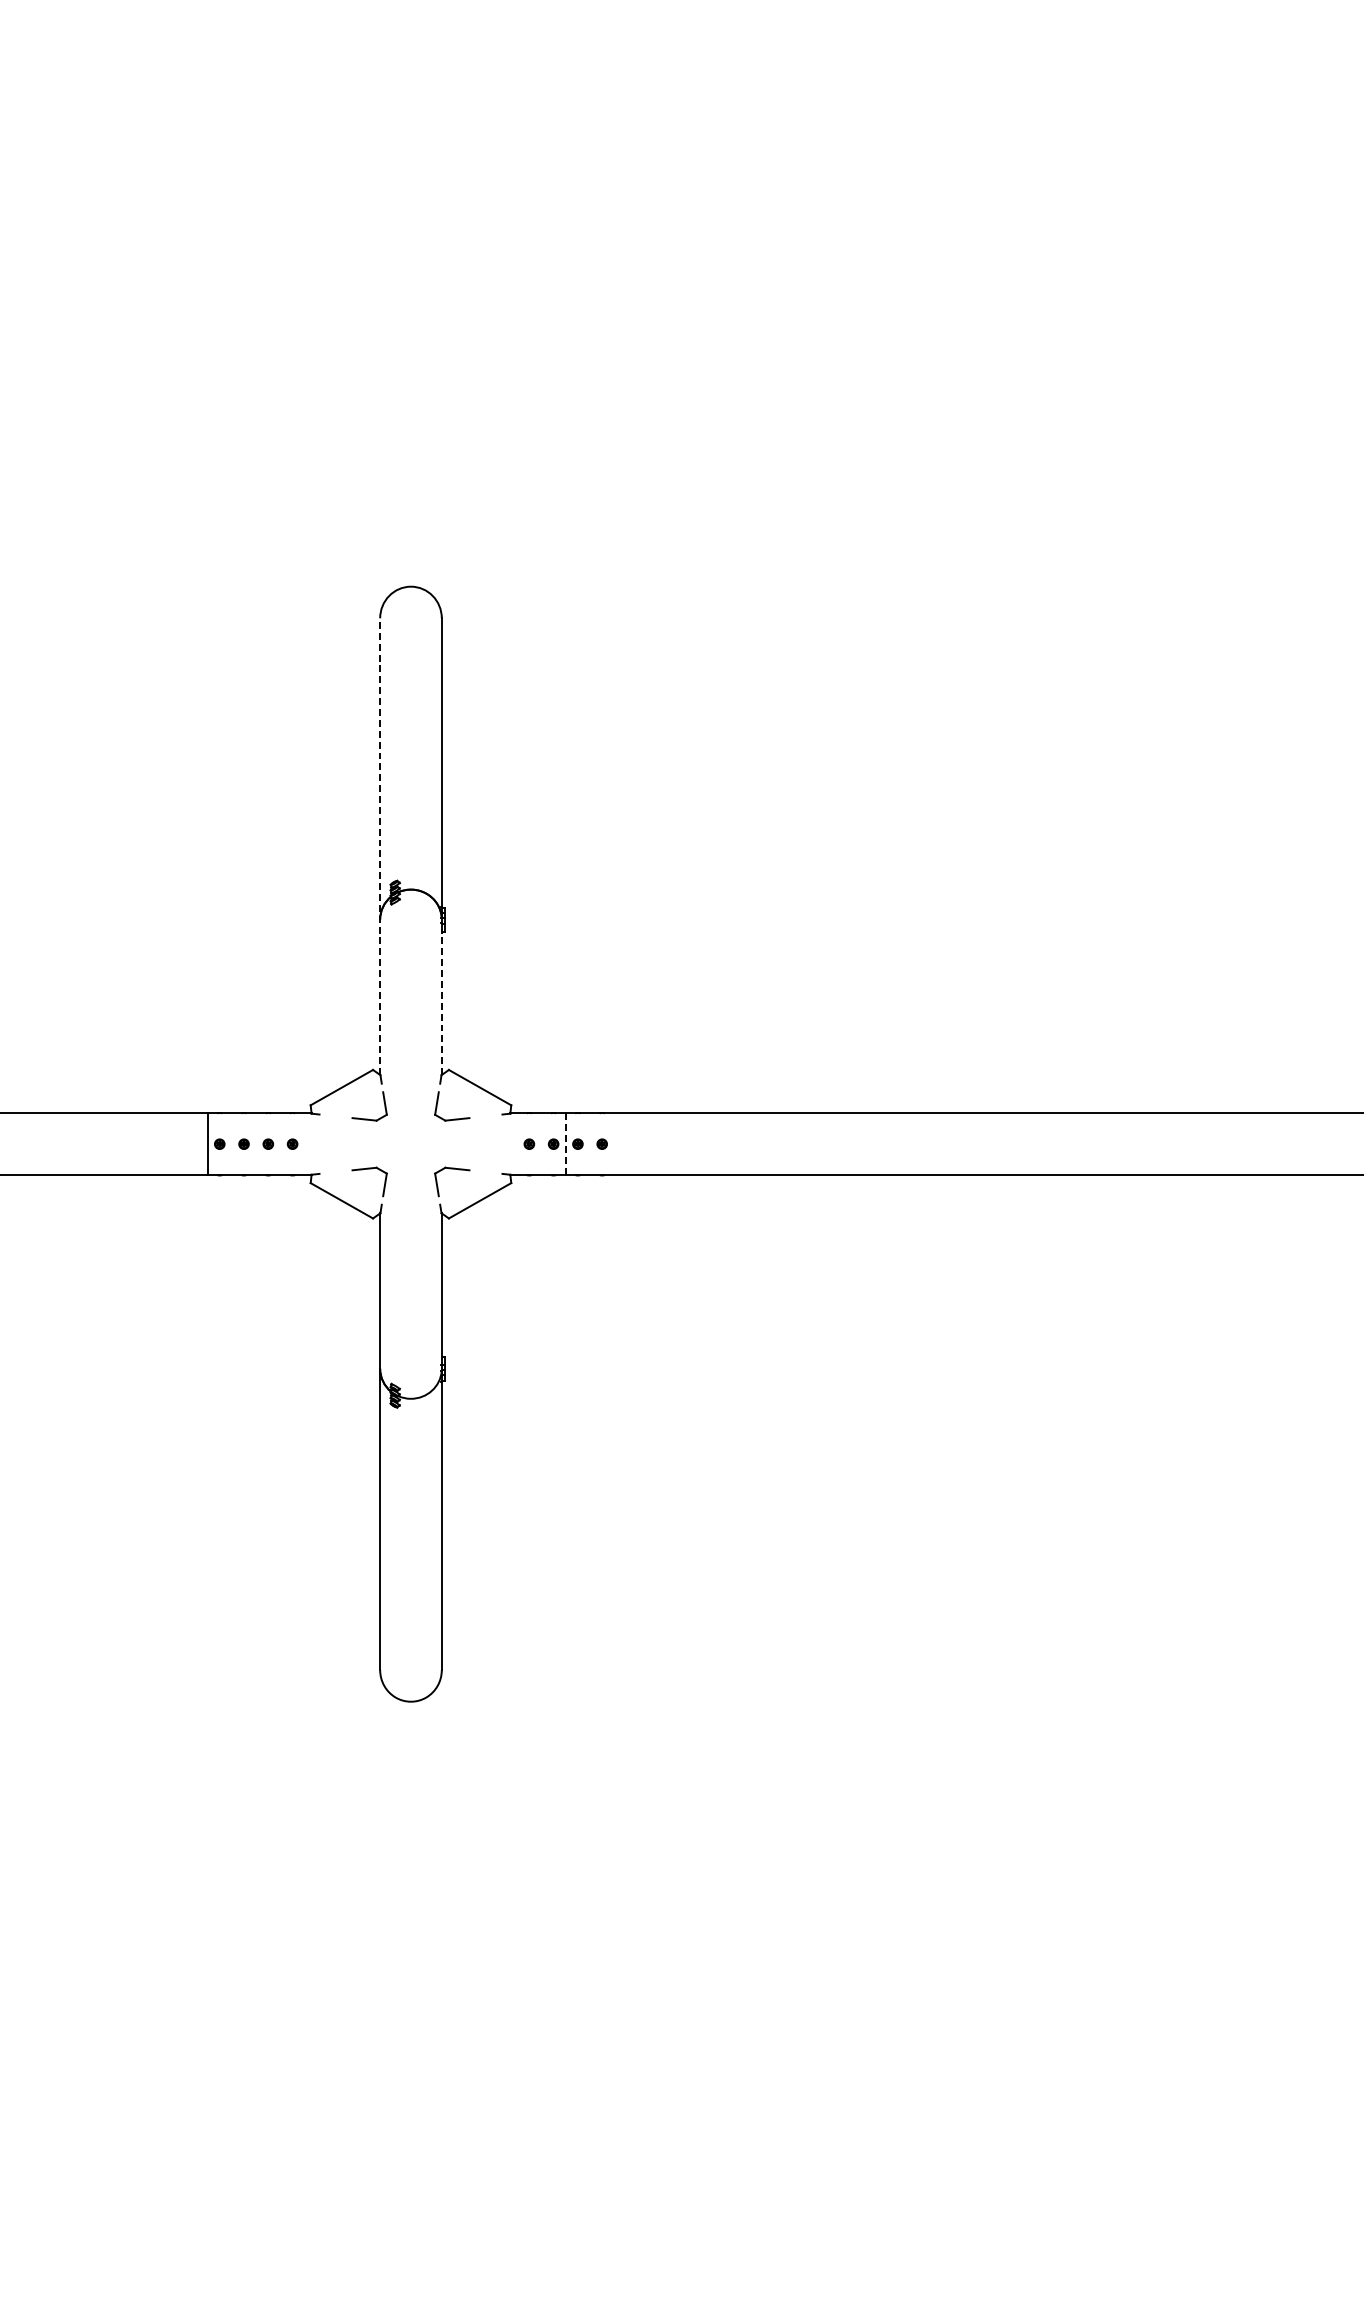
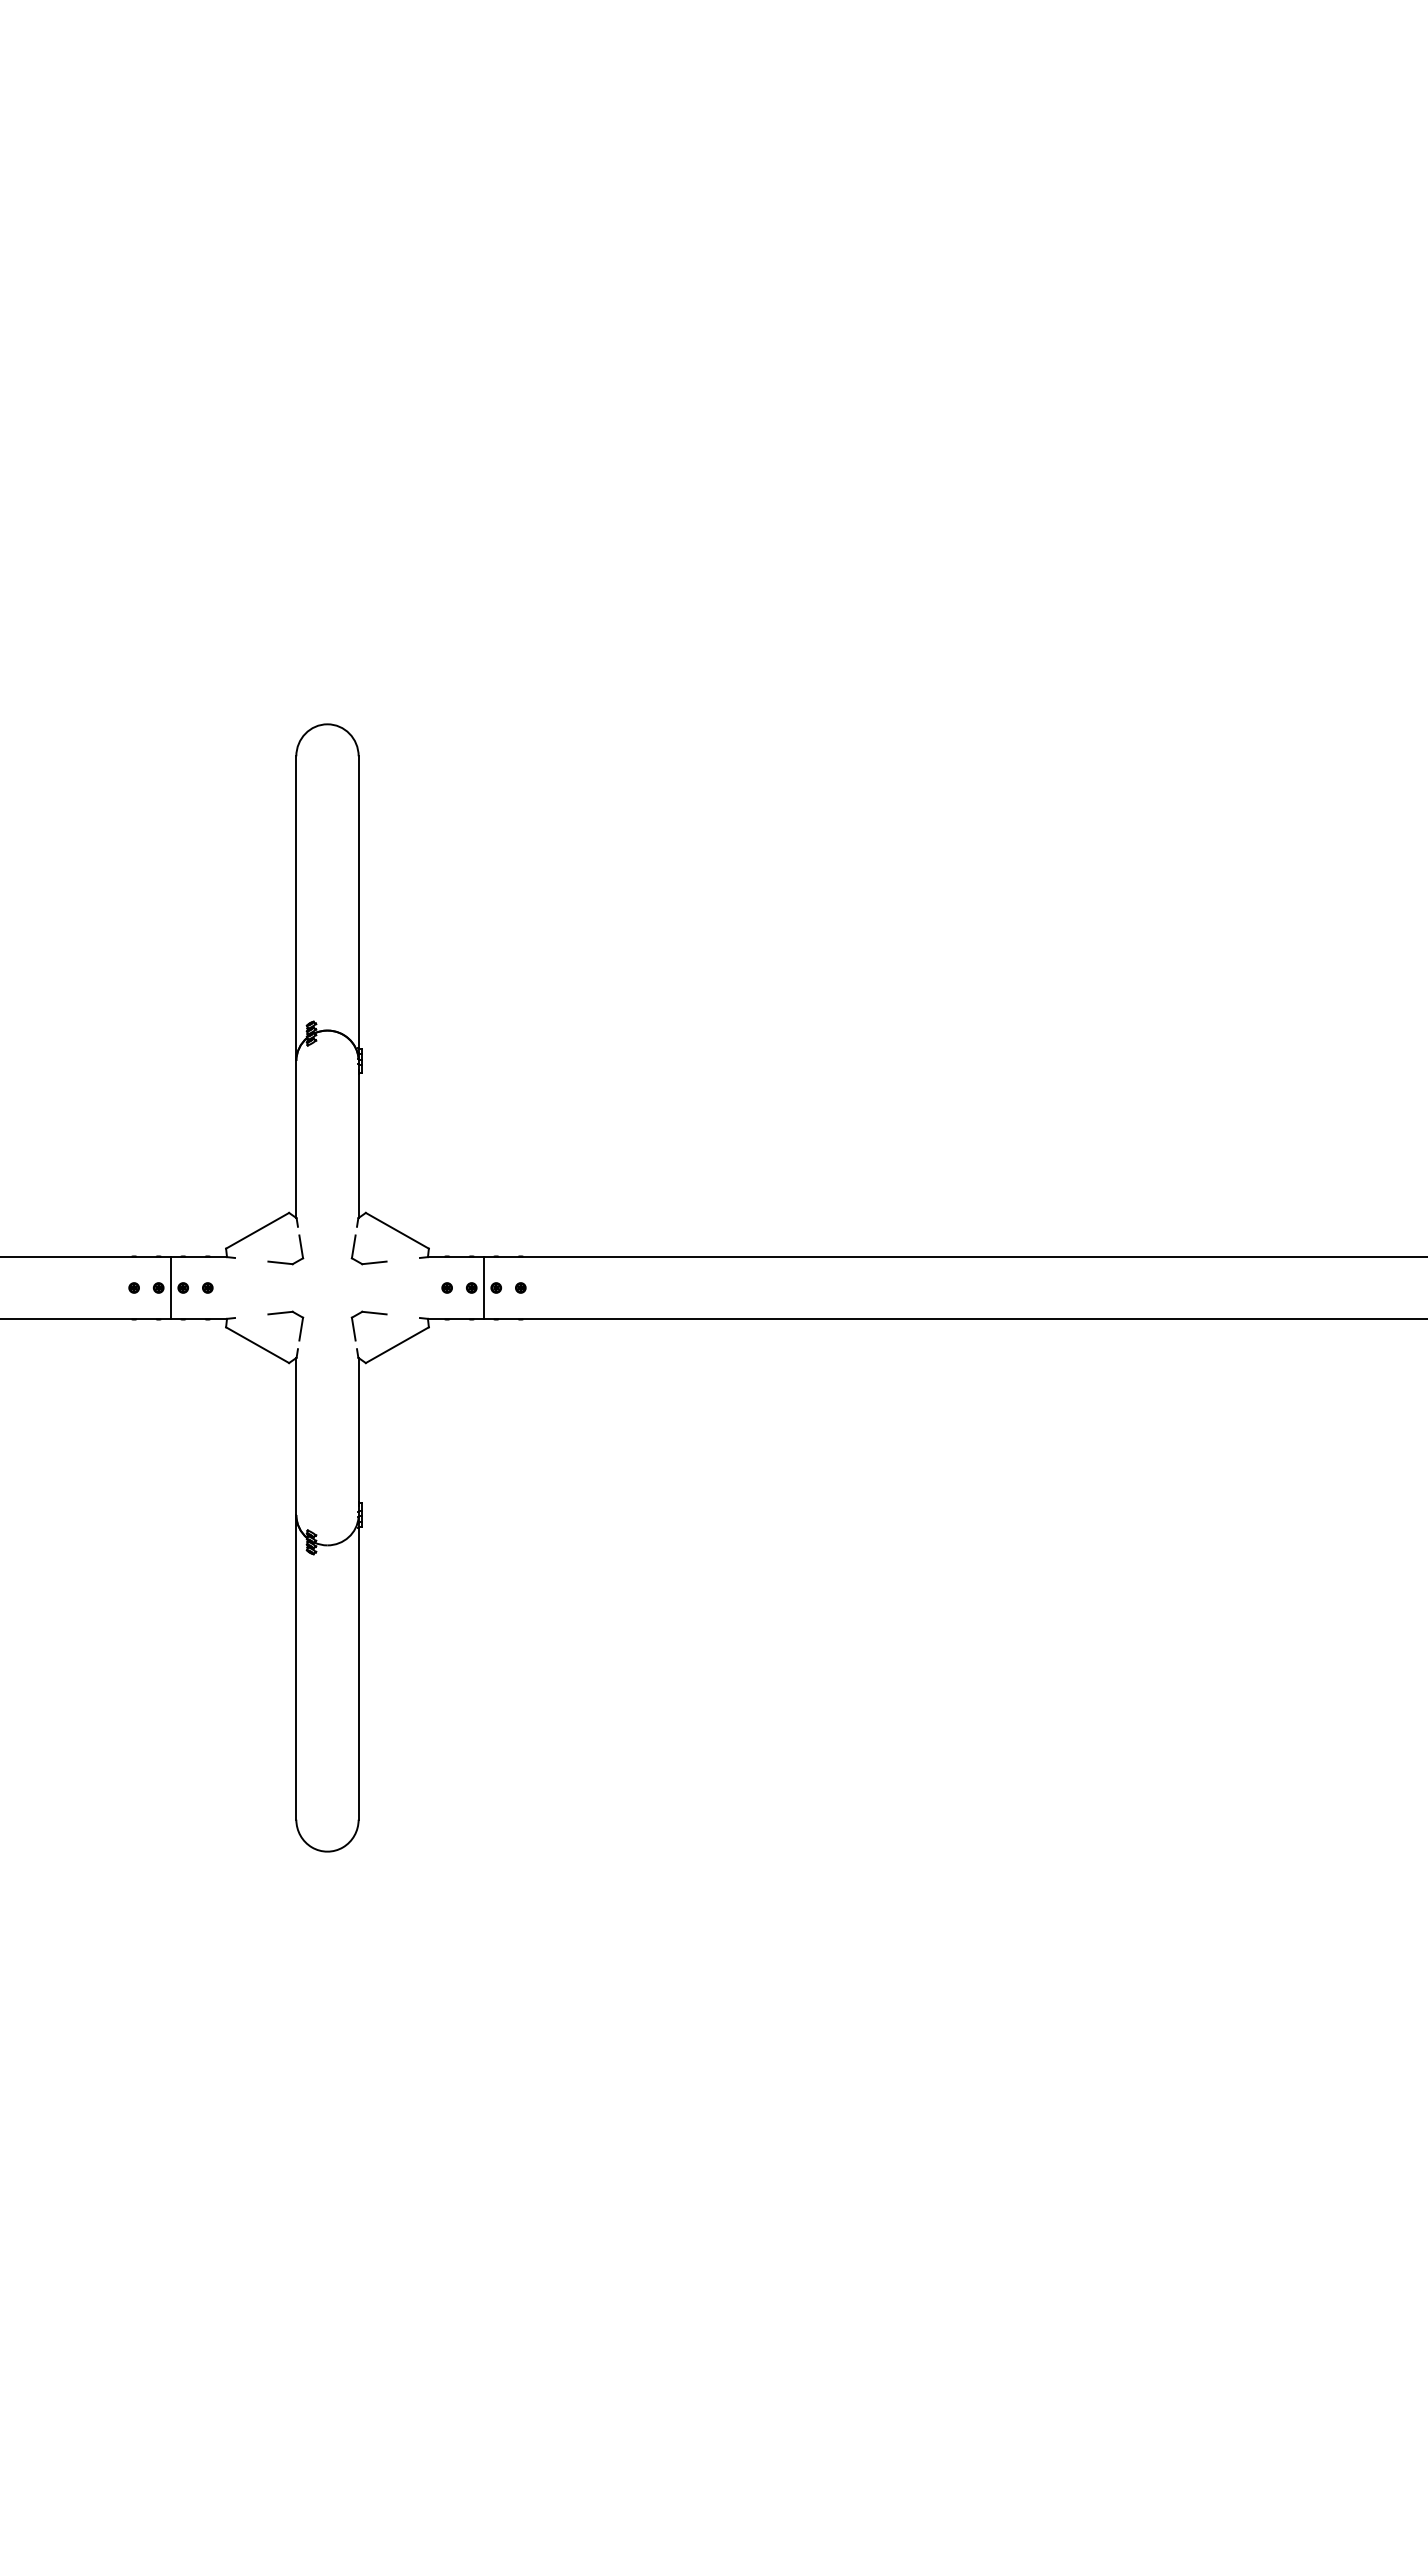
line: (380, 846) -> (296, 987), dashed -> solid
line: (441, 1002) -> (358, 1144), dashed -> solid
line: (207, 1143) -> (170, 1287), moved
line: (566, 1144) -> (484, 1288), dashed -> solid

